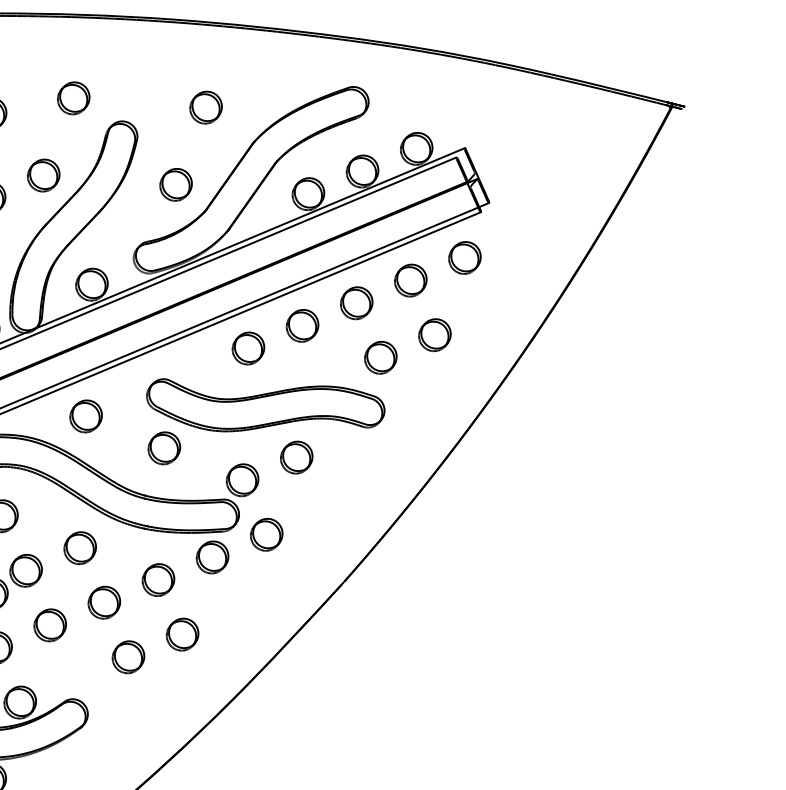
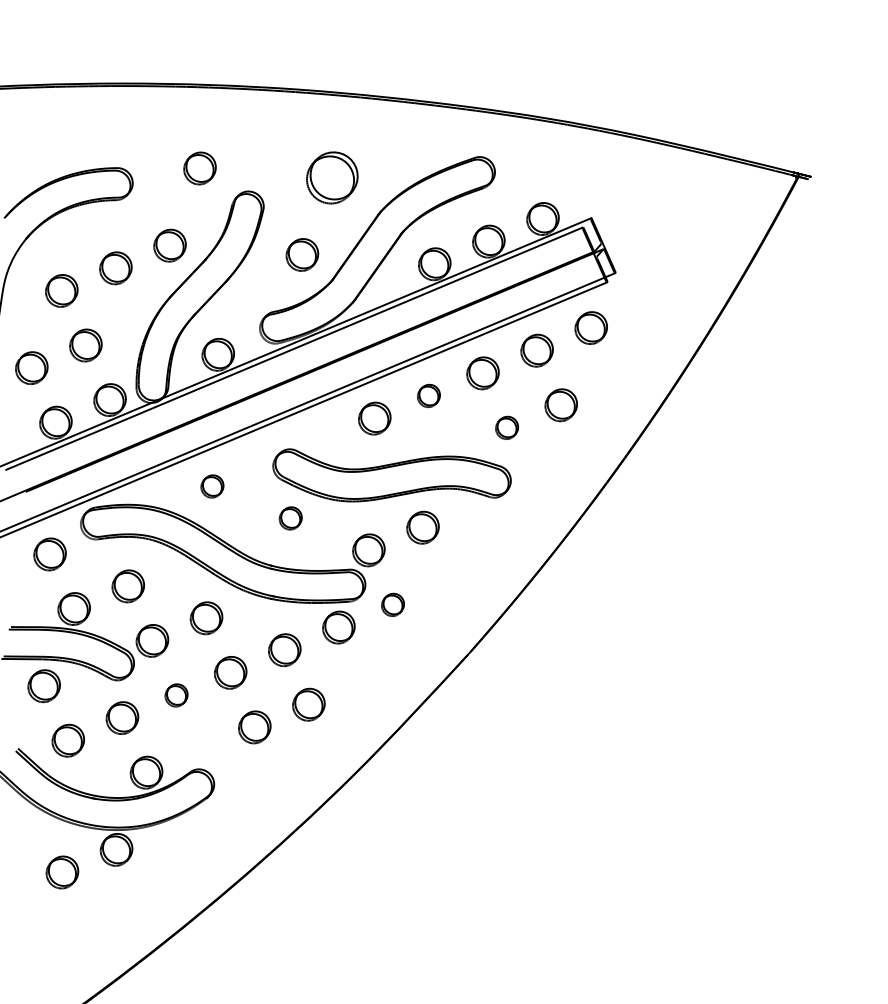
part: (206, 107) -> (332, 177), size x1.6
part: (302, 325) -> (428, 395), size x0.7
part: (380, 357) -> (506, 427), size x0.7
part: (86, 416) -> (212, 486), size x0.7
part: (164, 448) -> (290, 518), size x0.7
part: (266, 534) -> (392, 604), size x0.7
part: (50, 625) -> (176, 695), size x0.7

